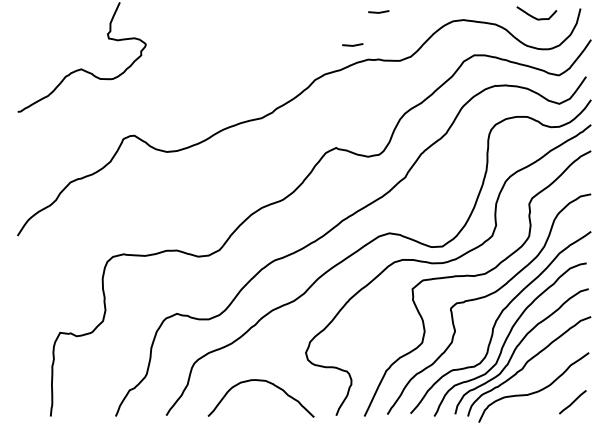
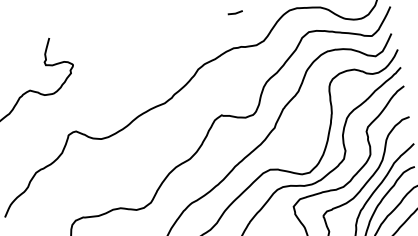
line: (353, 44) -> (221, 39), removed

